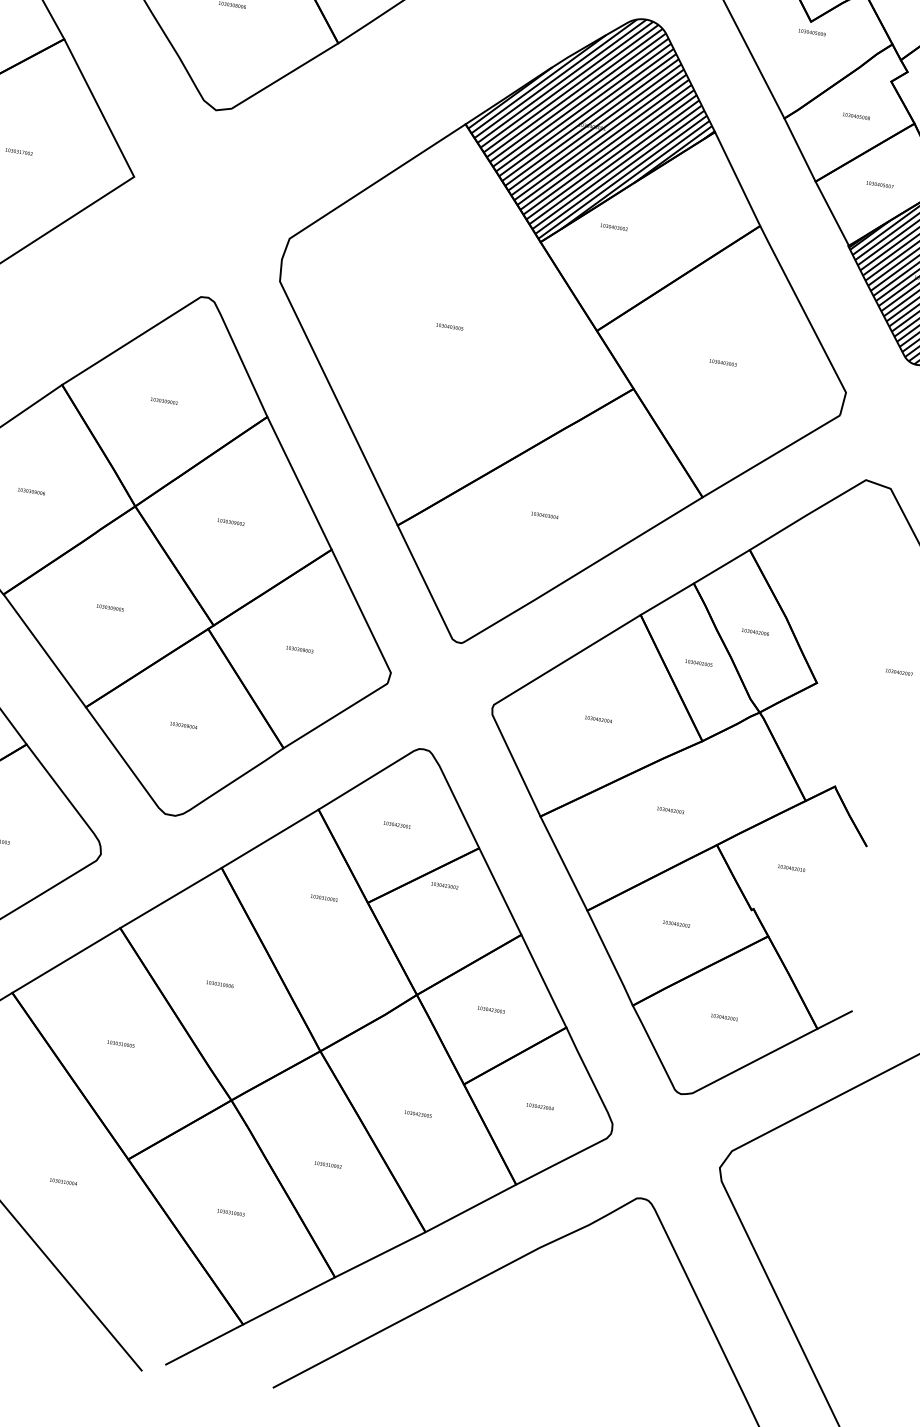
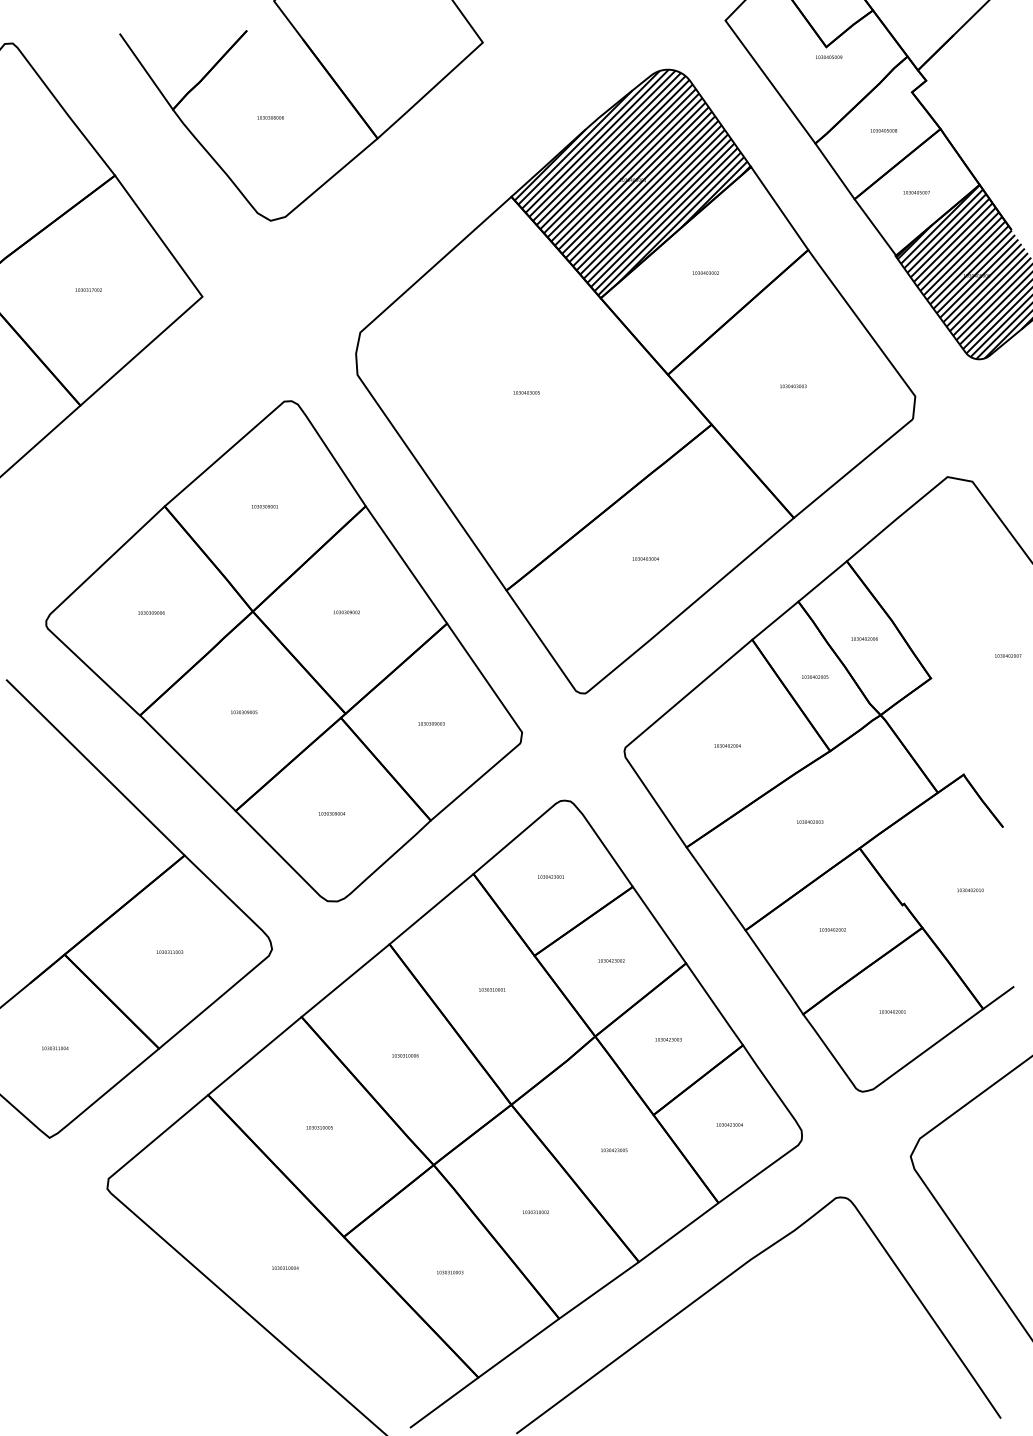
text: (613, 226) -> (705, 272), moved
text: (791, 868) -> (970, 890), moved
text: (444, 885) -> (611, 960), moved
text: (324, 897) -> (492, 989), moved

